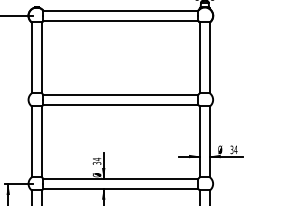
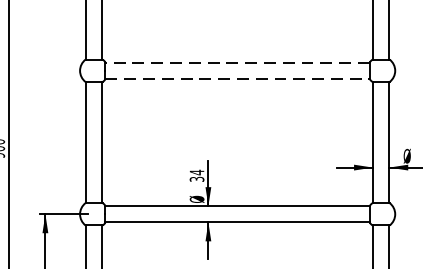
line: (120, 95) -> (237, 63), solid -> dashed
line: (121, 104) -> (238, 78), solid -> dashed

